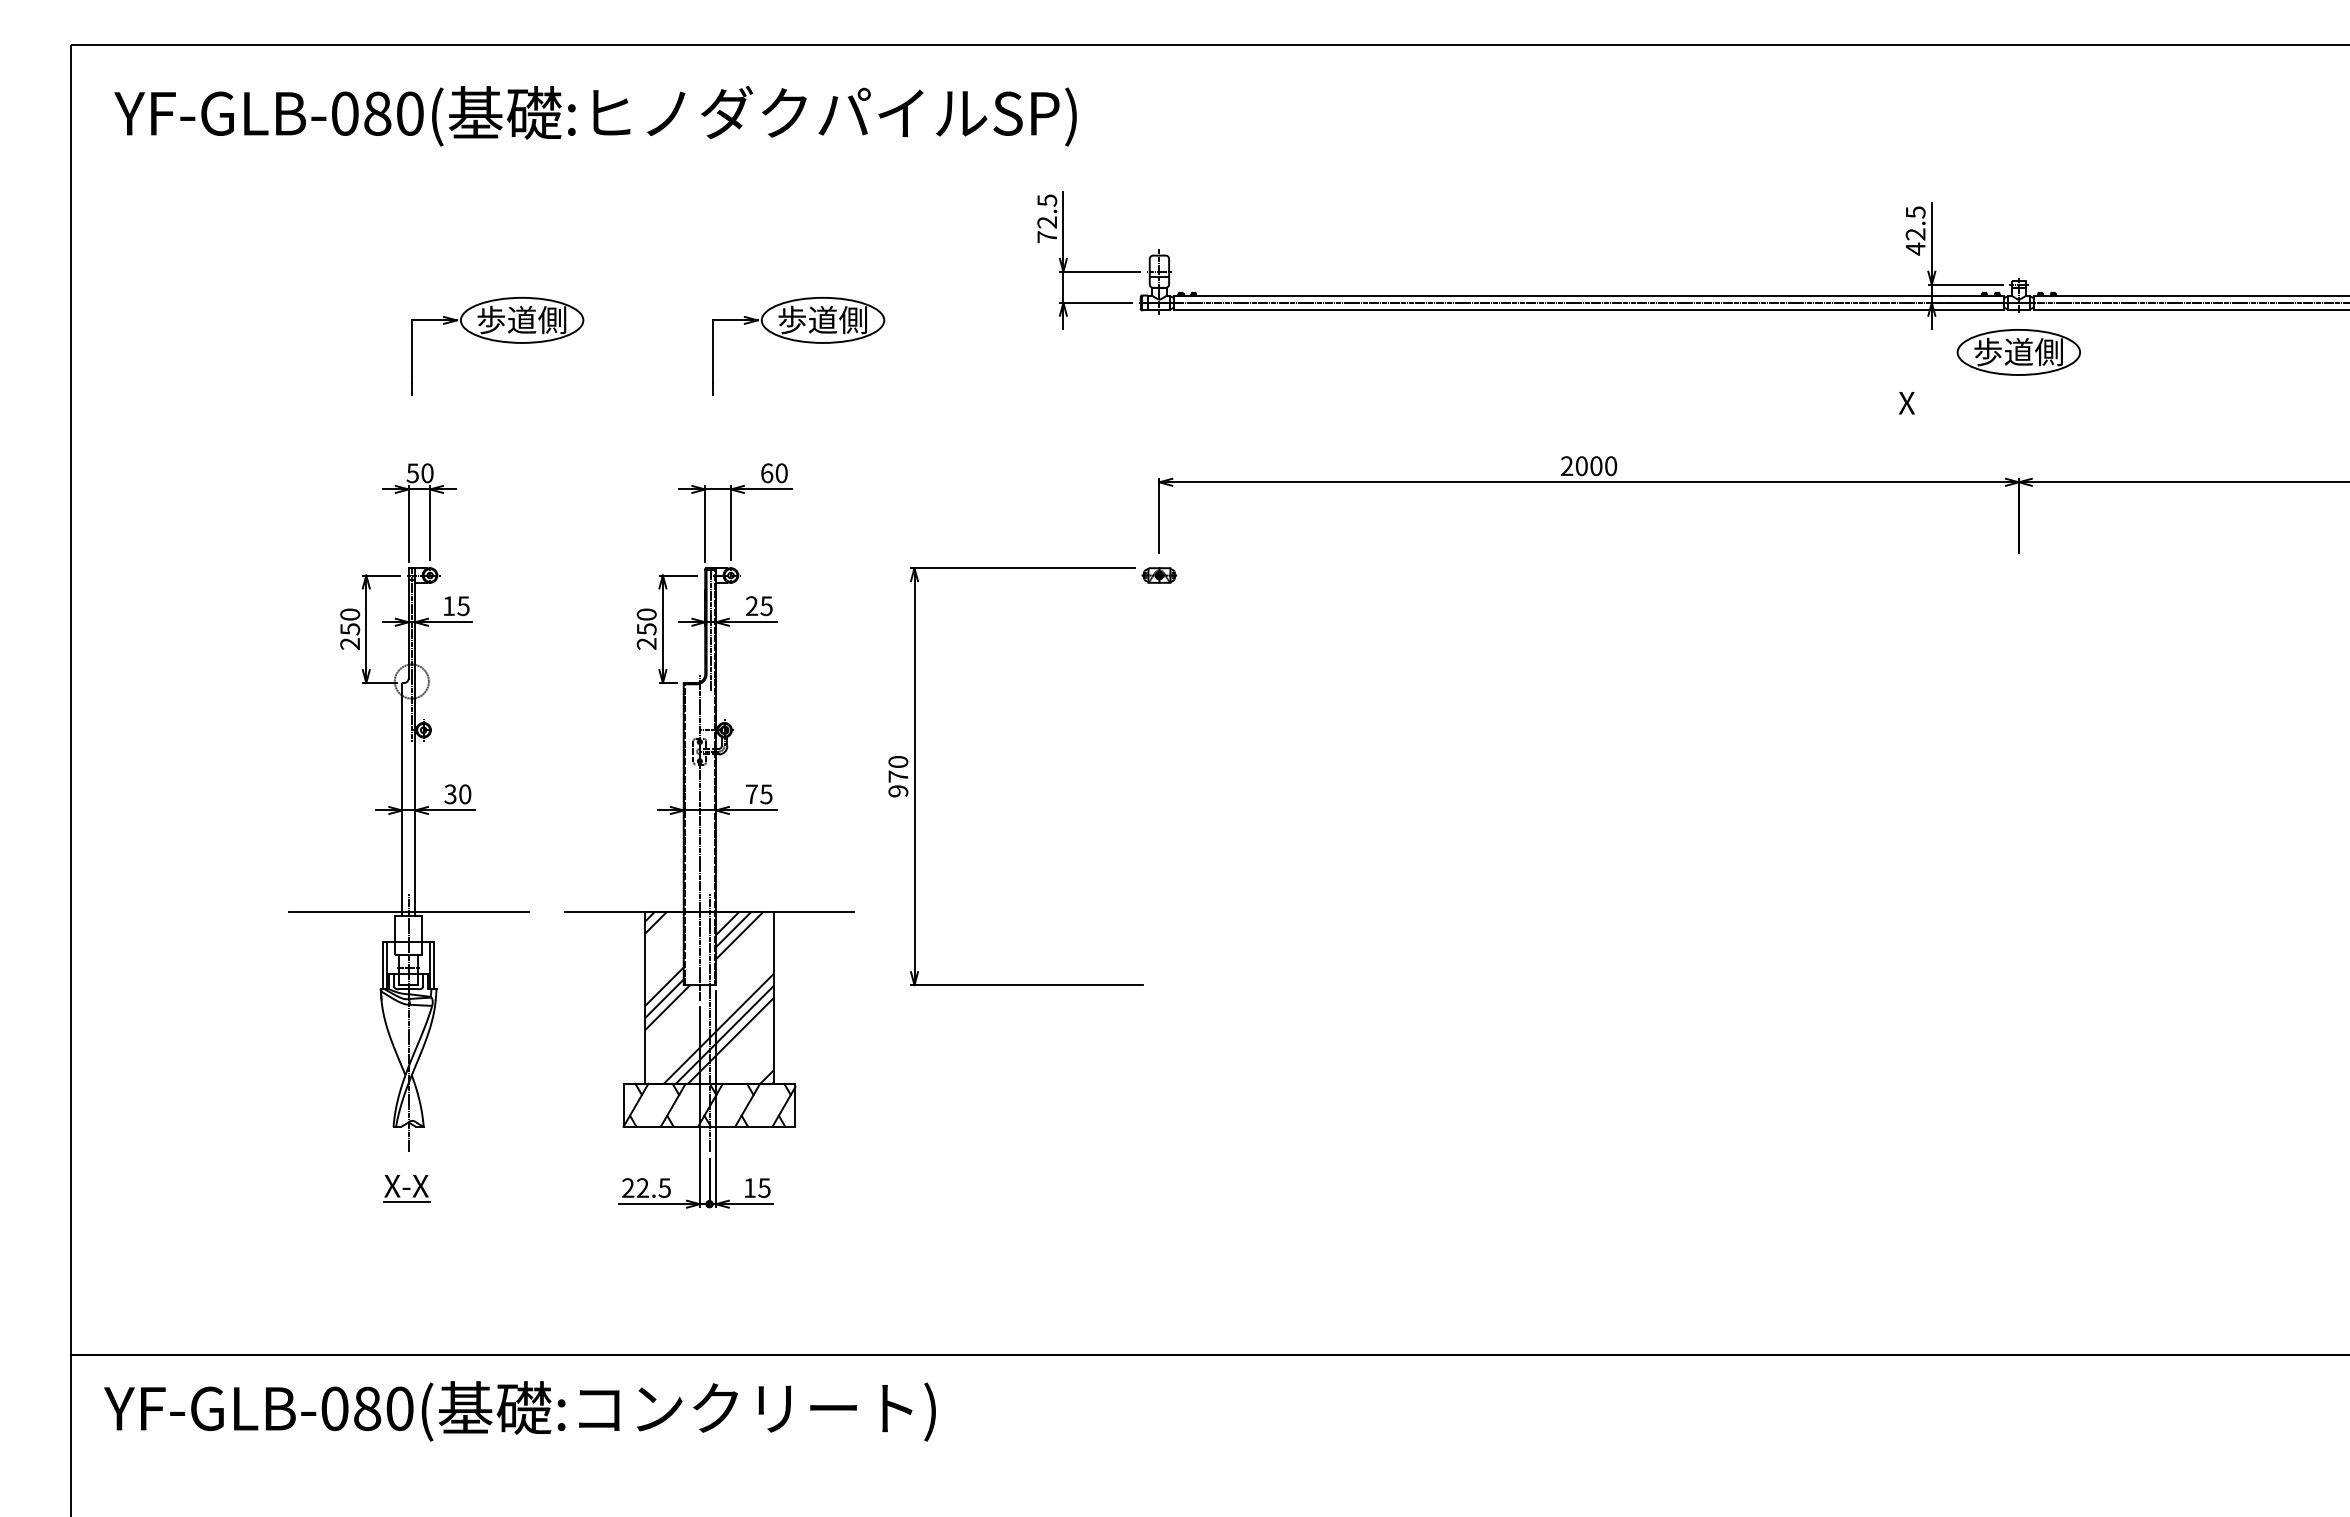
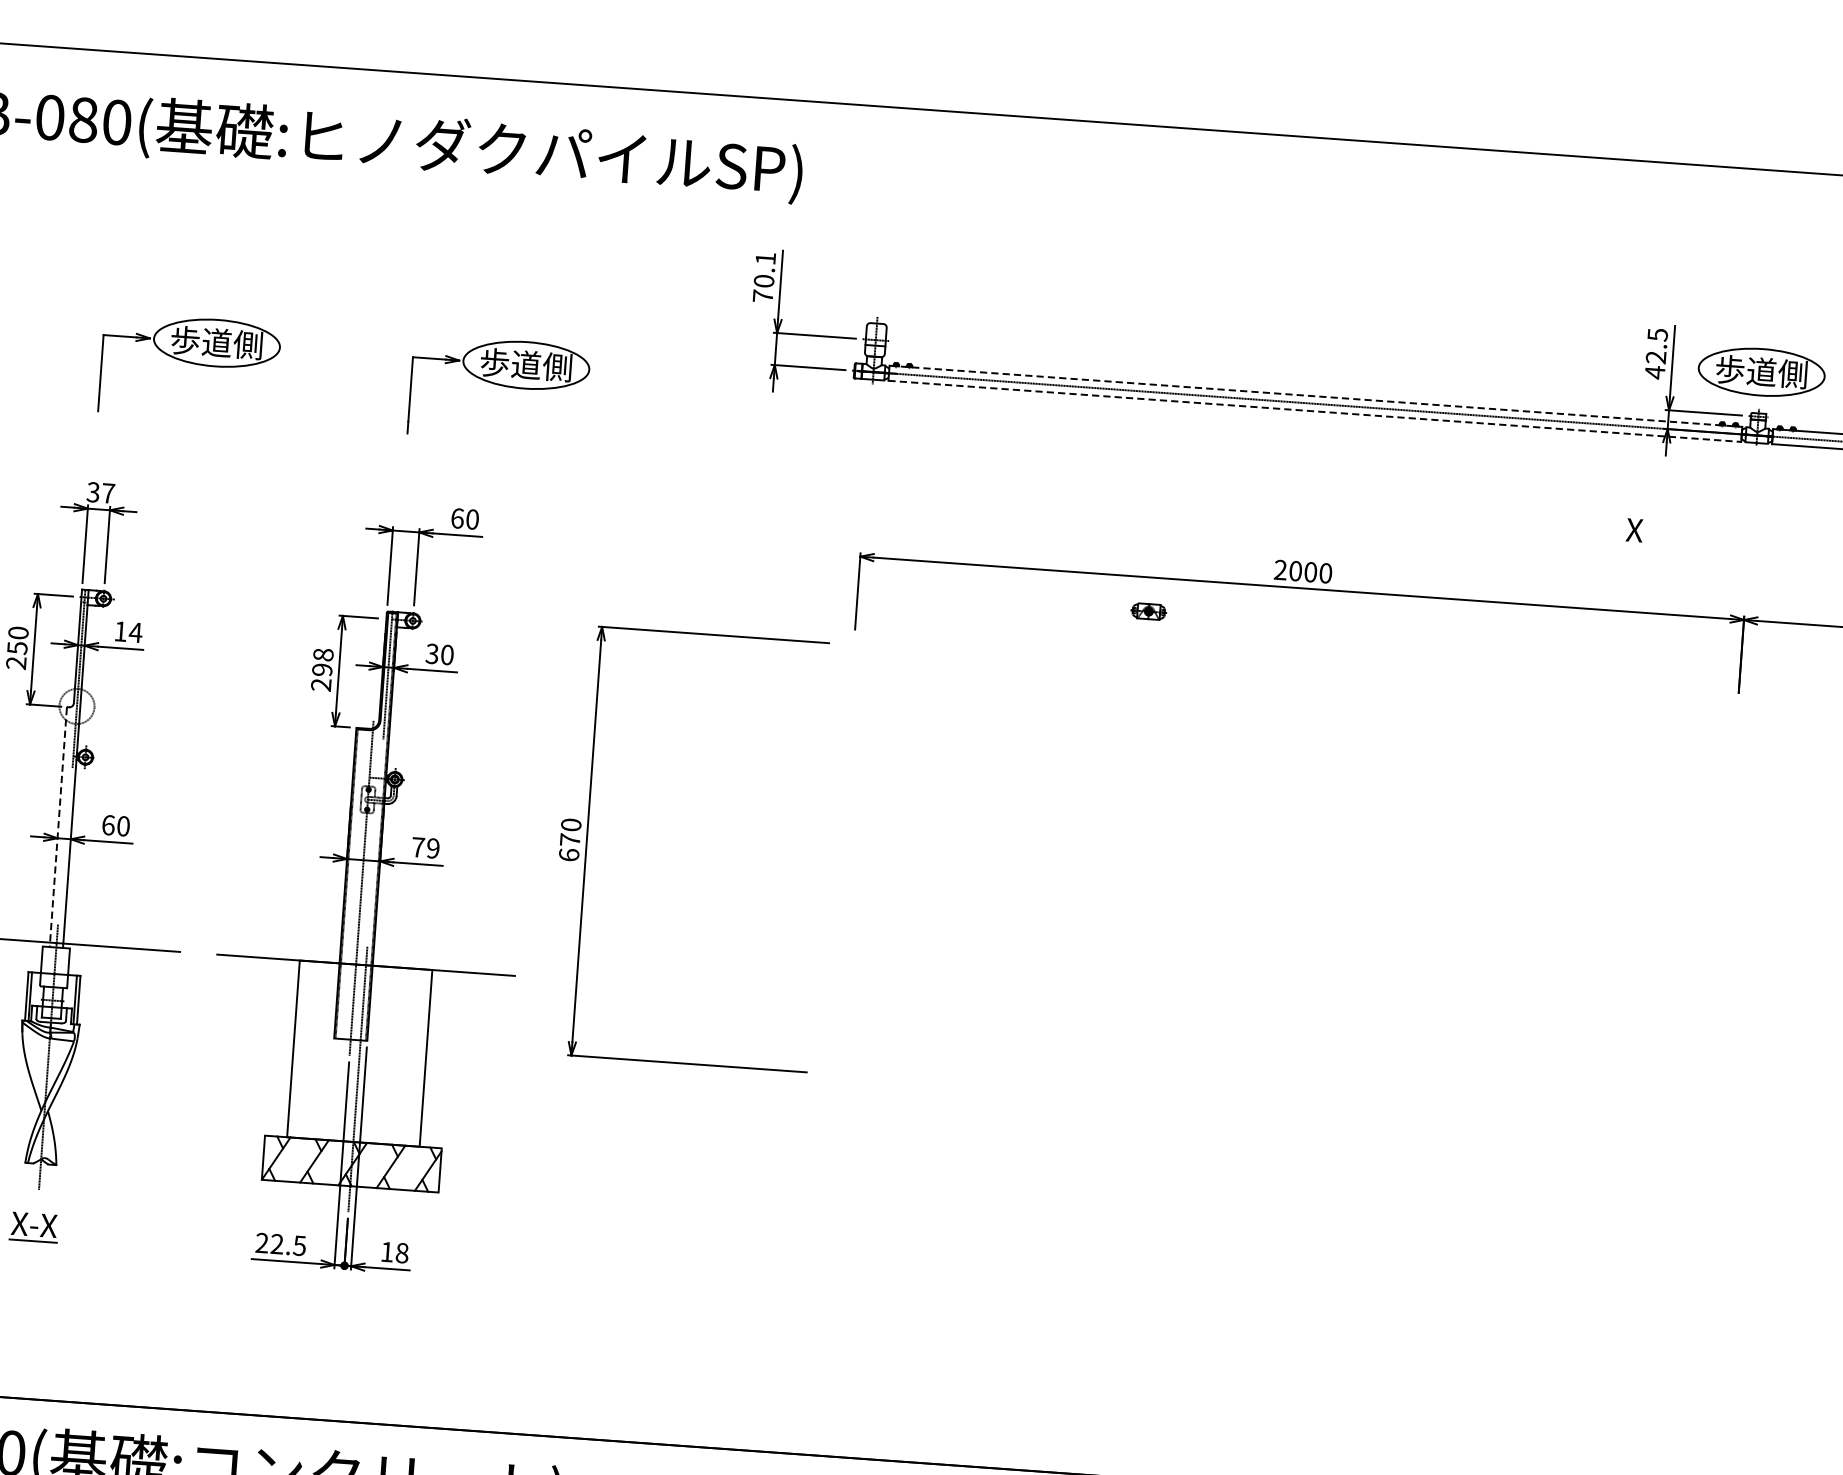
text: (1047, 211) -> (765, 269), 72.5 -> 70.1
line: (1589, 295) -> (1316, 396), solid -> dashed
line: (1589, 310) -> (1315, 411), solid -> dashed
part: (2018, 352) -> (1761, 372), moved
text: (420, 473) -> (101, 493), 50 -> 37
part: (1159, 575) -> (1148, 611), moved
text: (463, 606) -> (135, 633), 15 -> 14
text: (758, 606) -> (438, 654), 25 -> 30
text: (646, 621) -> (322, 661), 250 -> 298
text: (898, 791) -> (569, 855), 970 -> 670
text: (450, 794) -> (108, 825), 30 -> 60
text: (766, 794) -> (433, 848), 75 -> 79
line: (402, 800) -> (58, 828), solid -> dashed
hatch: (709, 997) -> (359, 1053), removed
text: (764, 1187) -> (402, 1252), 15 -> 18

